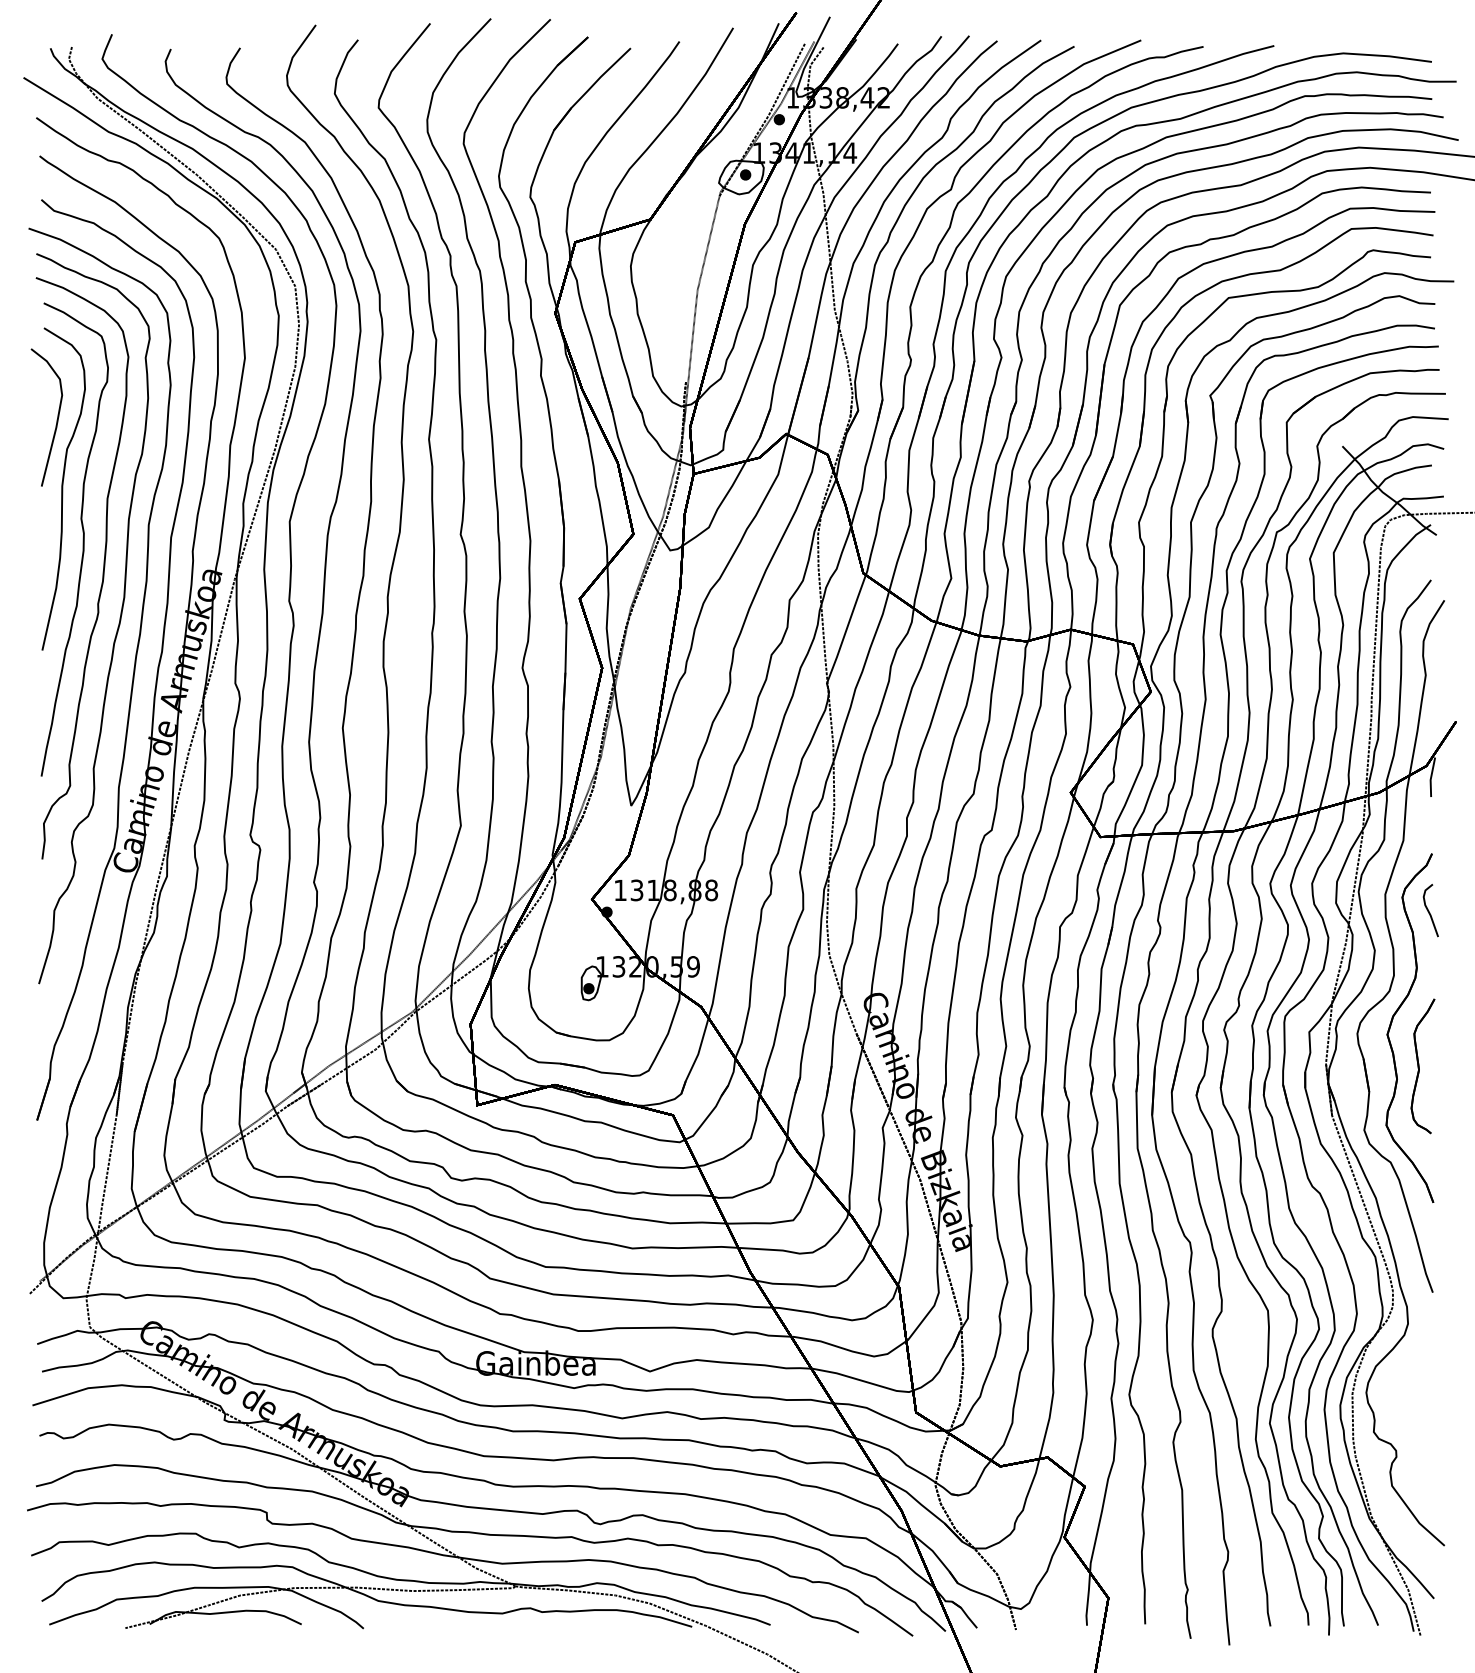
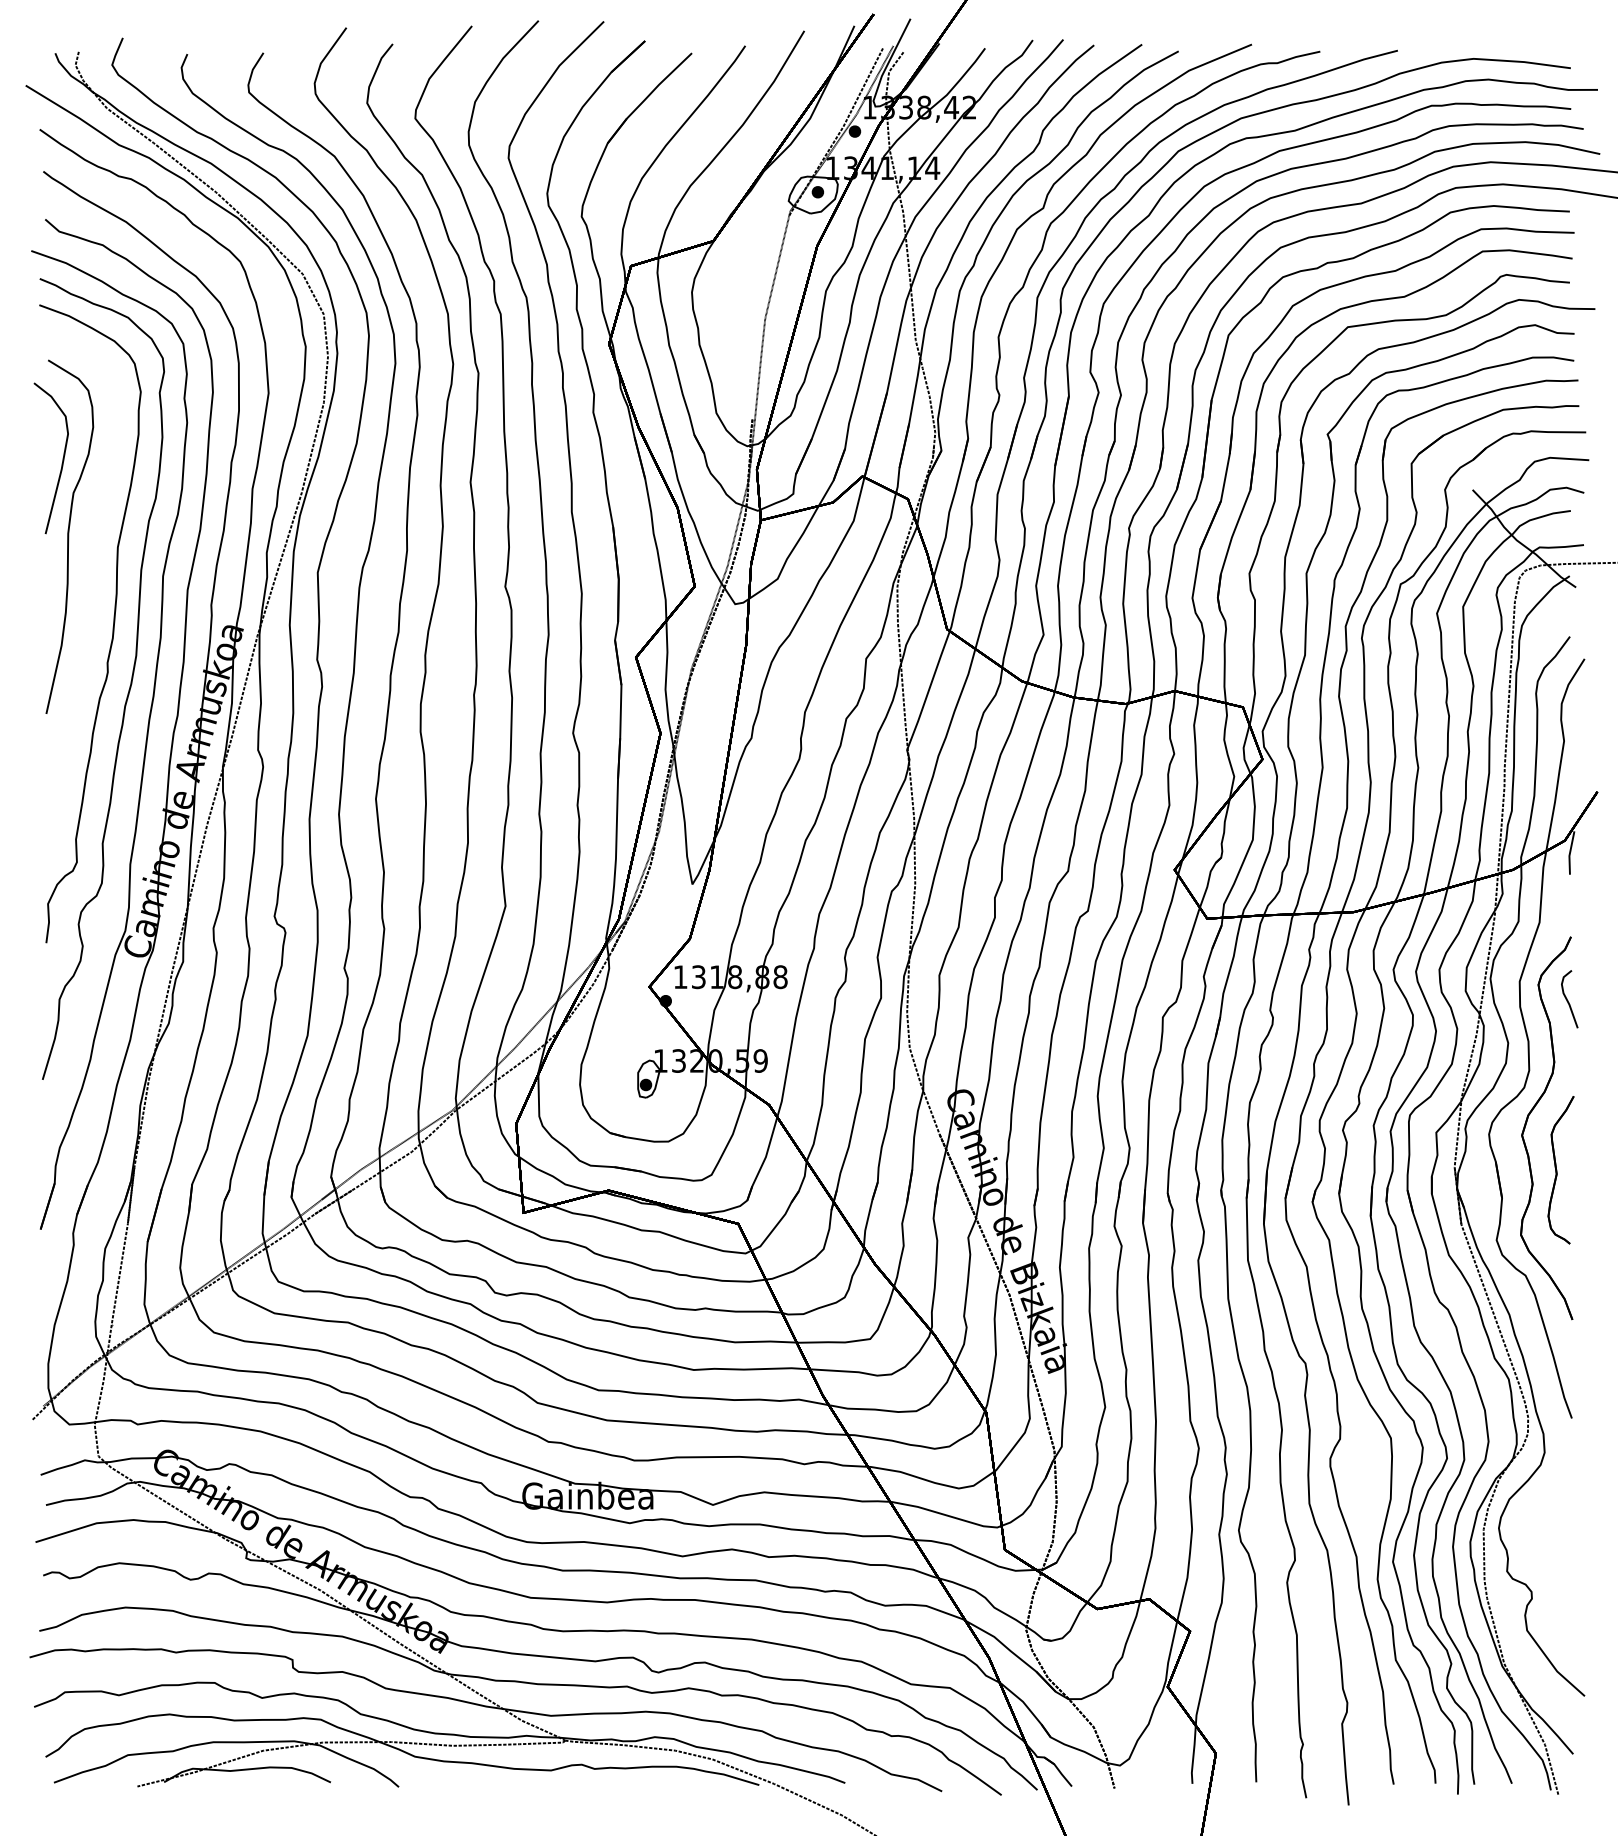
curve: (82, 539) -> (90, 592), removed

